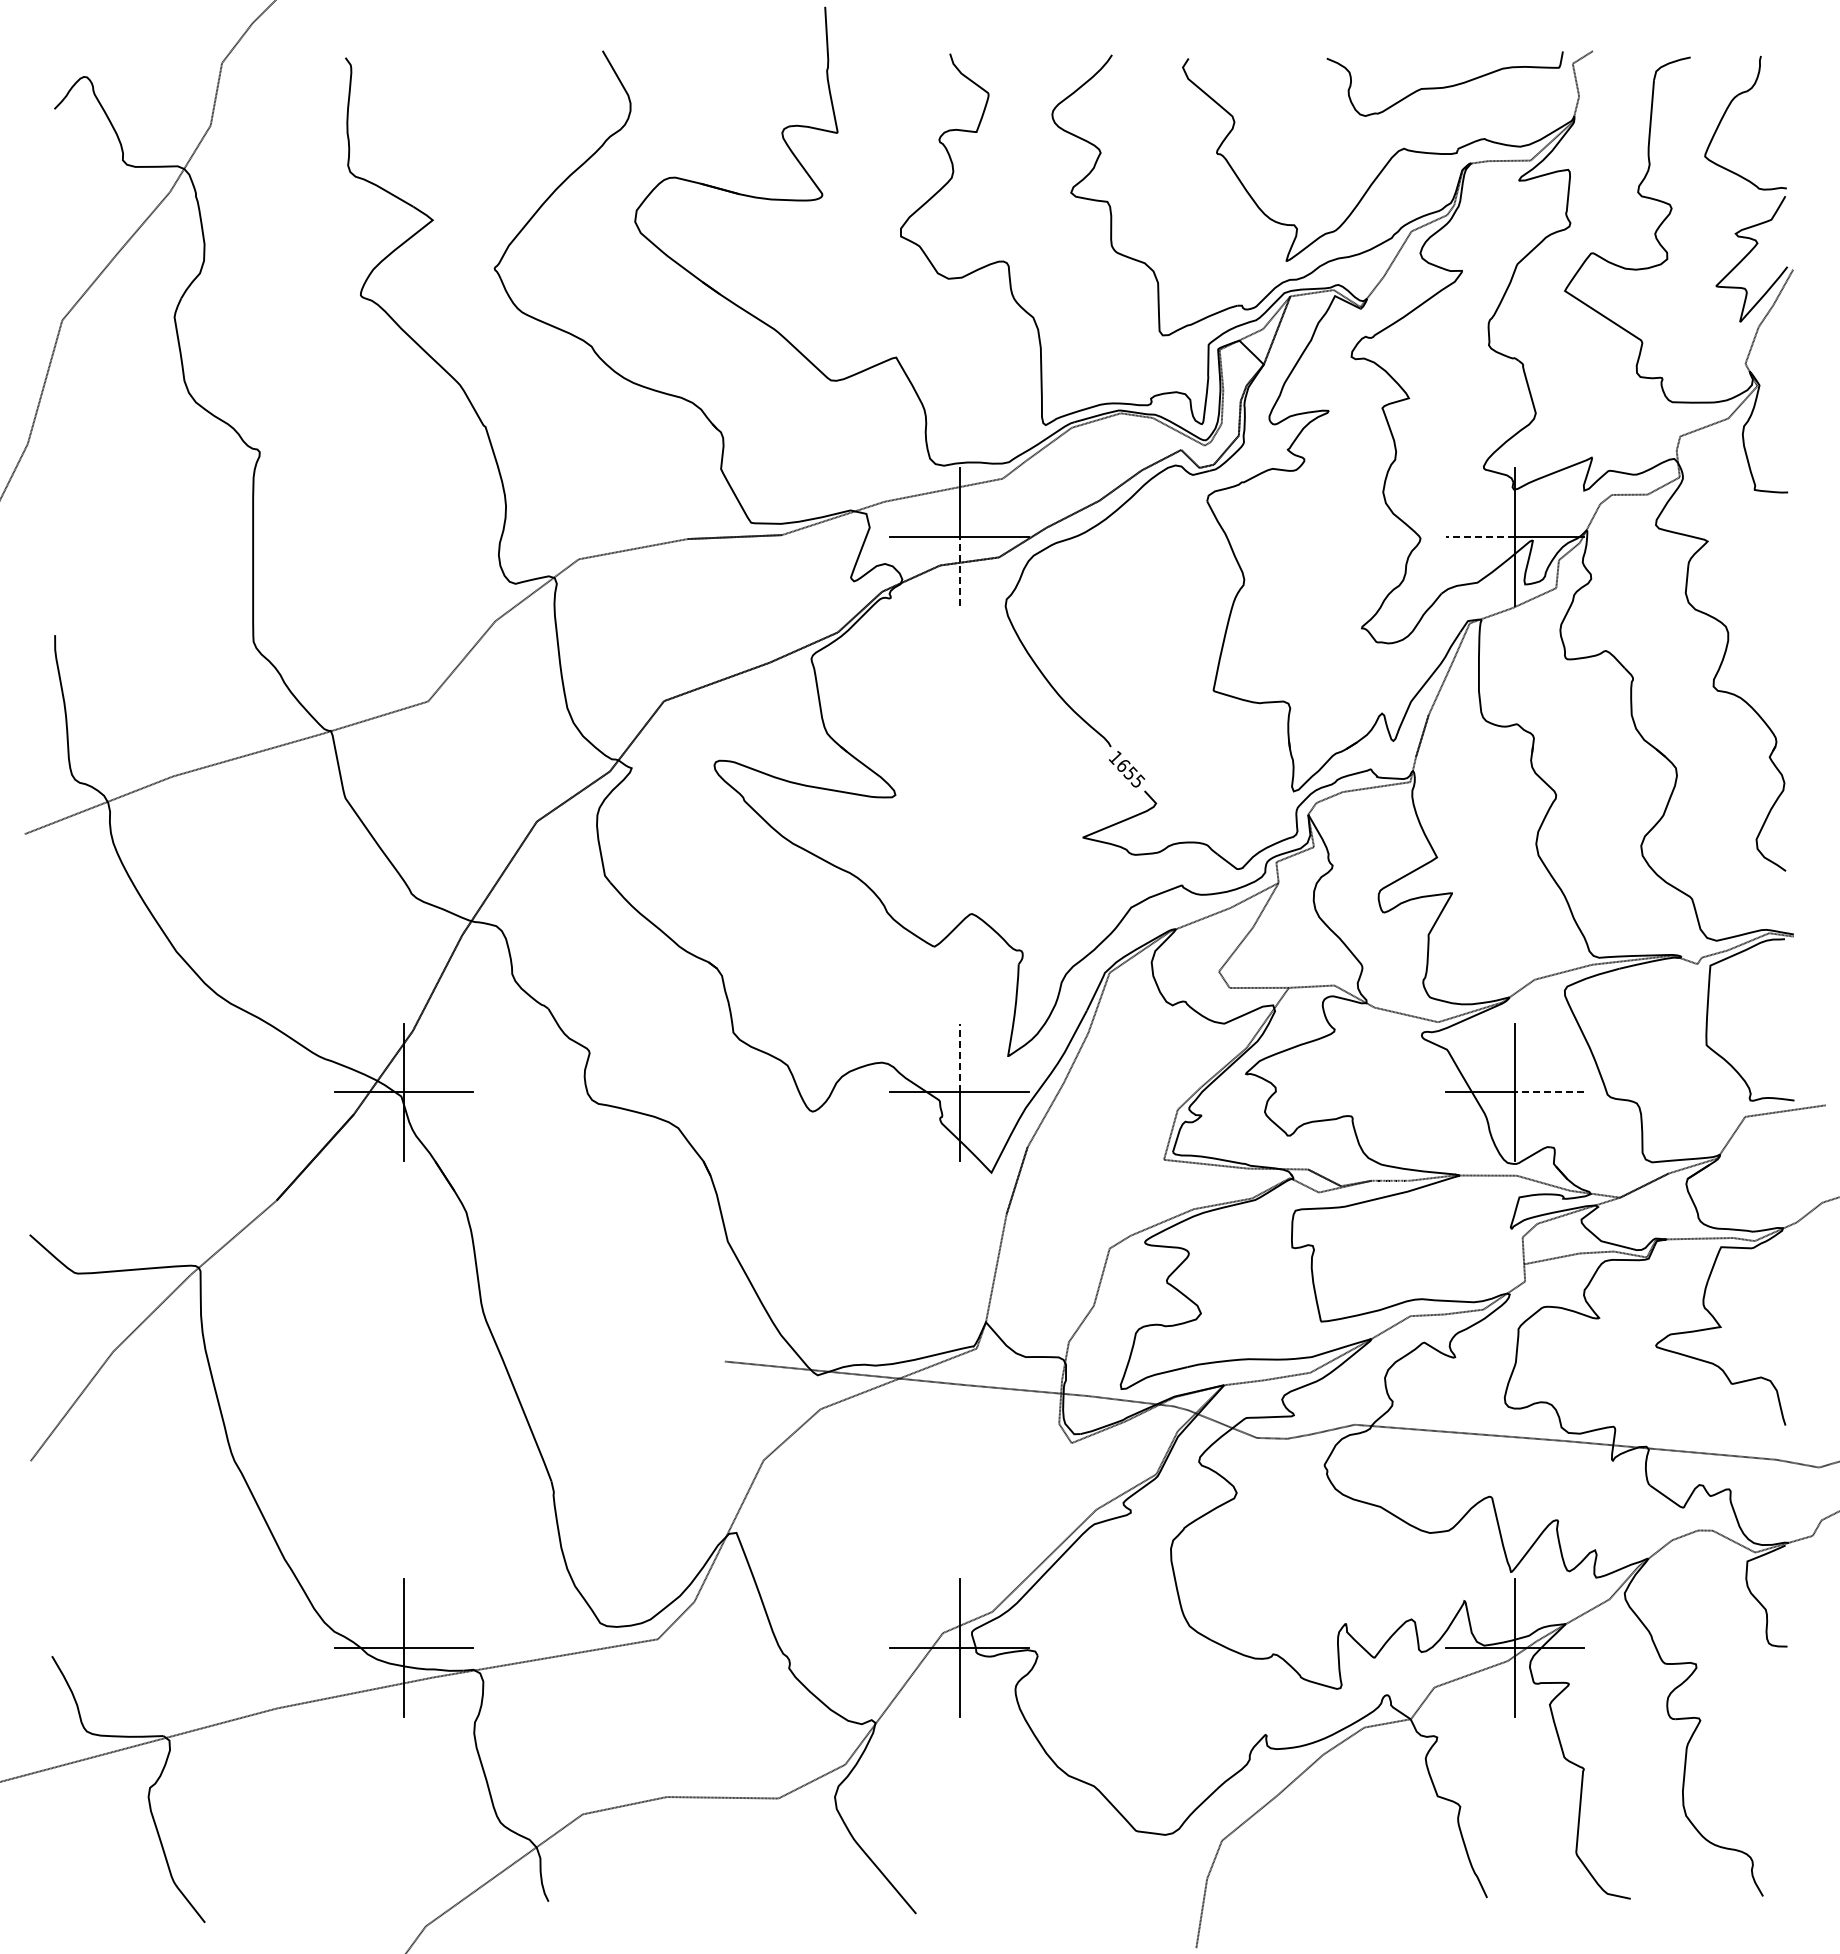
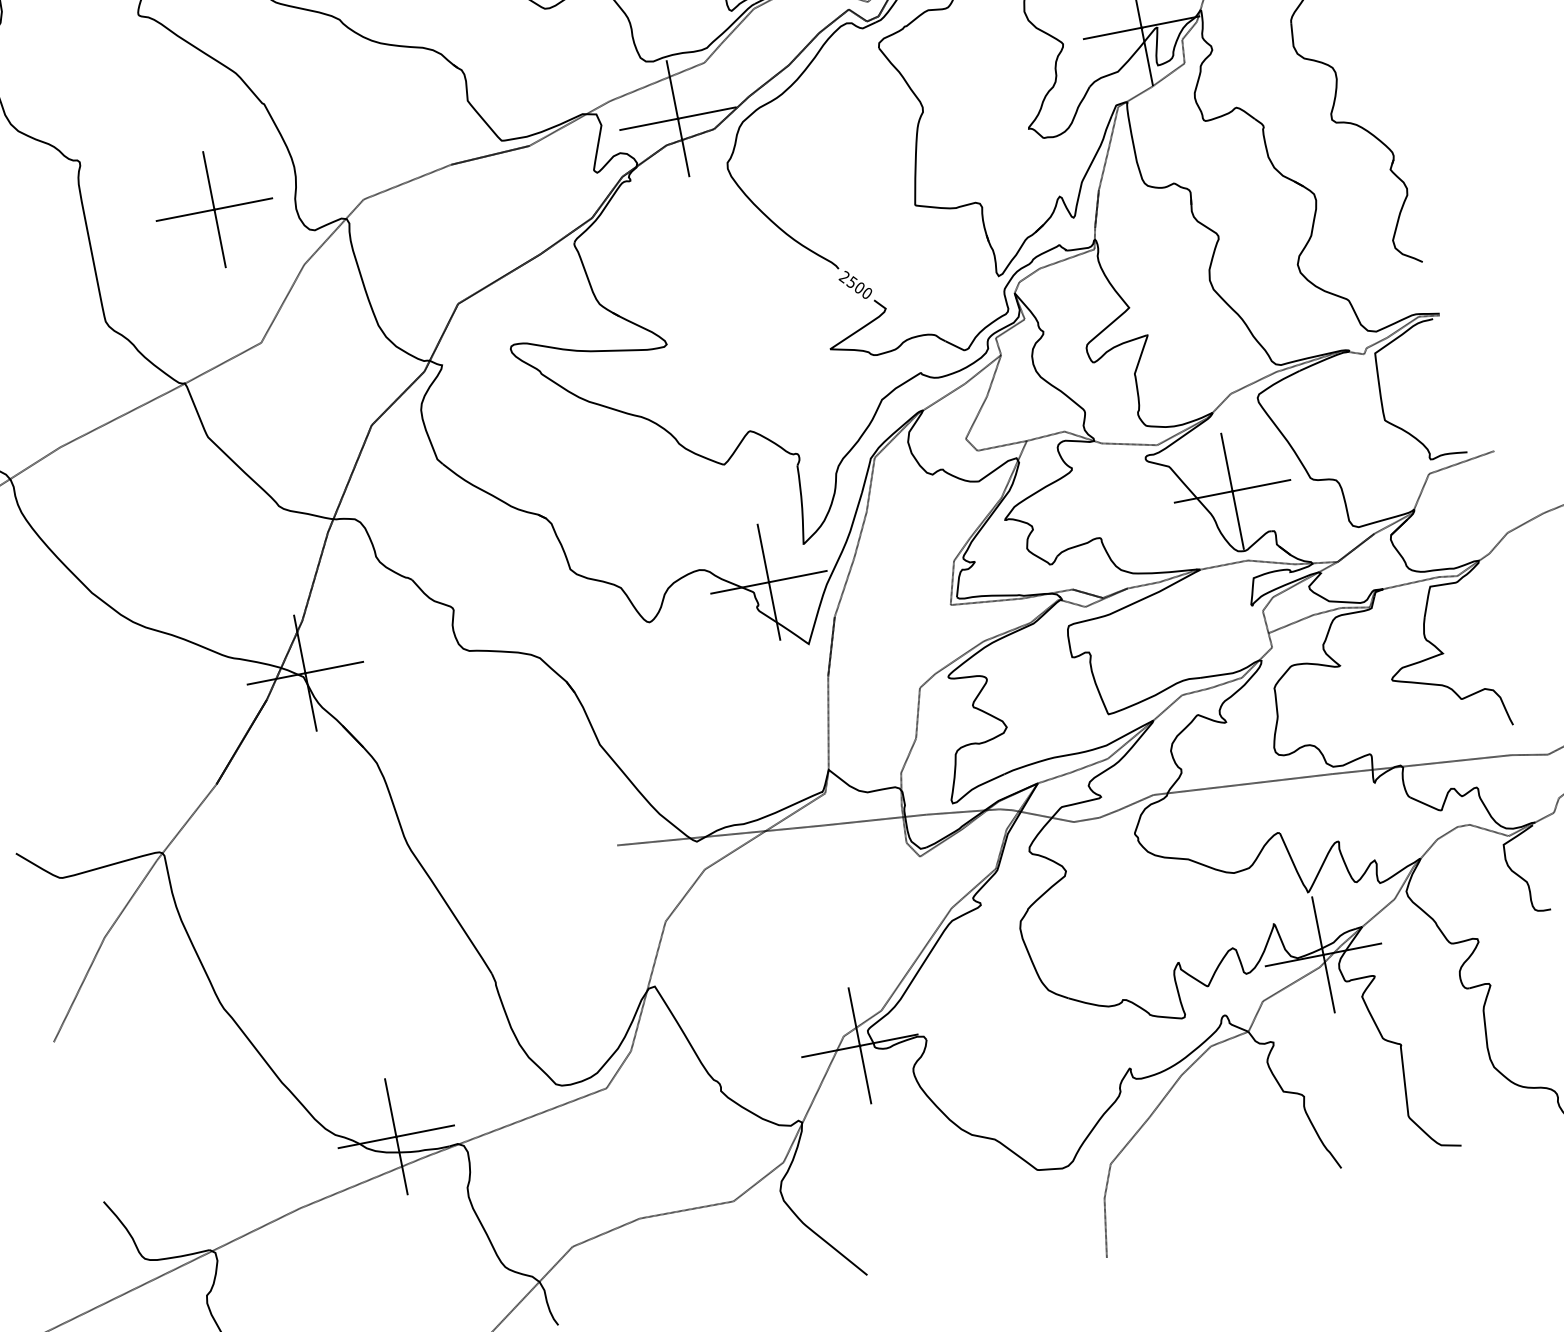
part: (403, 536) -> (213, 209), added
line: (1480, 537) -> (1113, 33), dashed -> solid
line: (959, 571) -> (683, 147), dashed -> solid
text: (1126, 768) -> (855, 284), 1655 -> 2500
line: (959, 1057) -> (763, 553), dashed -> solid
line: (1549, 1092) -> (1261, 485), dashed -> solid

